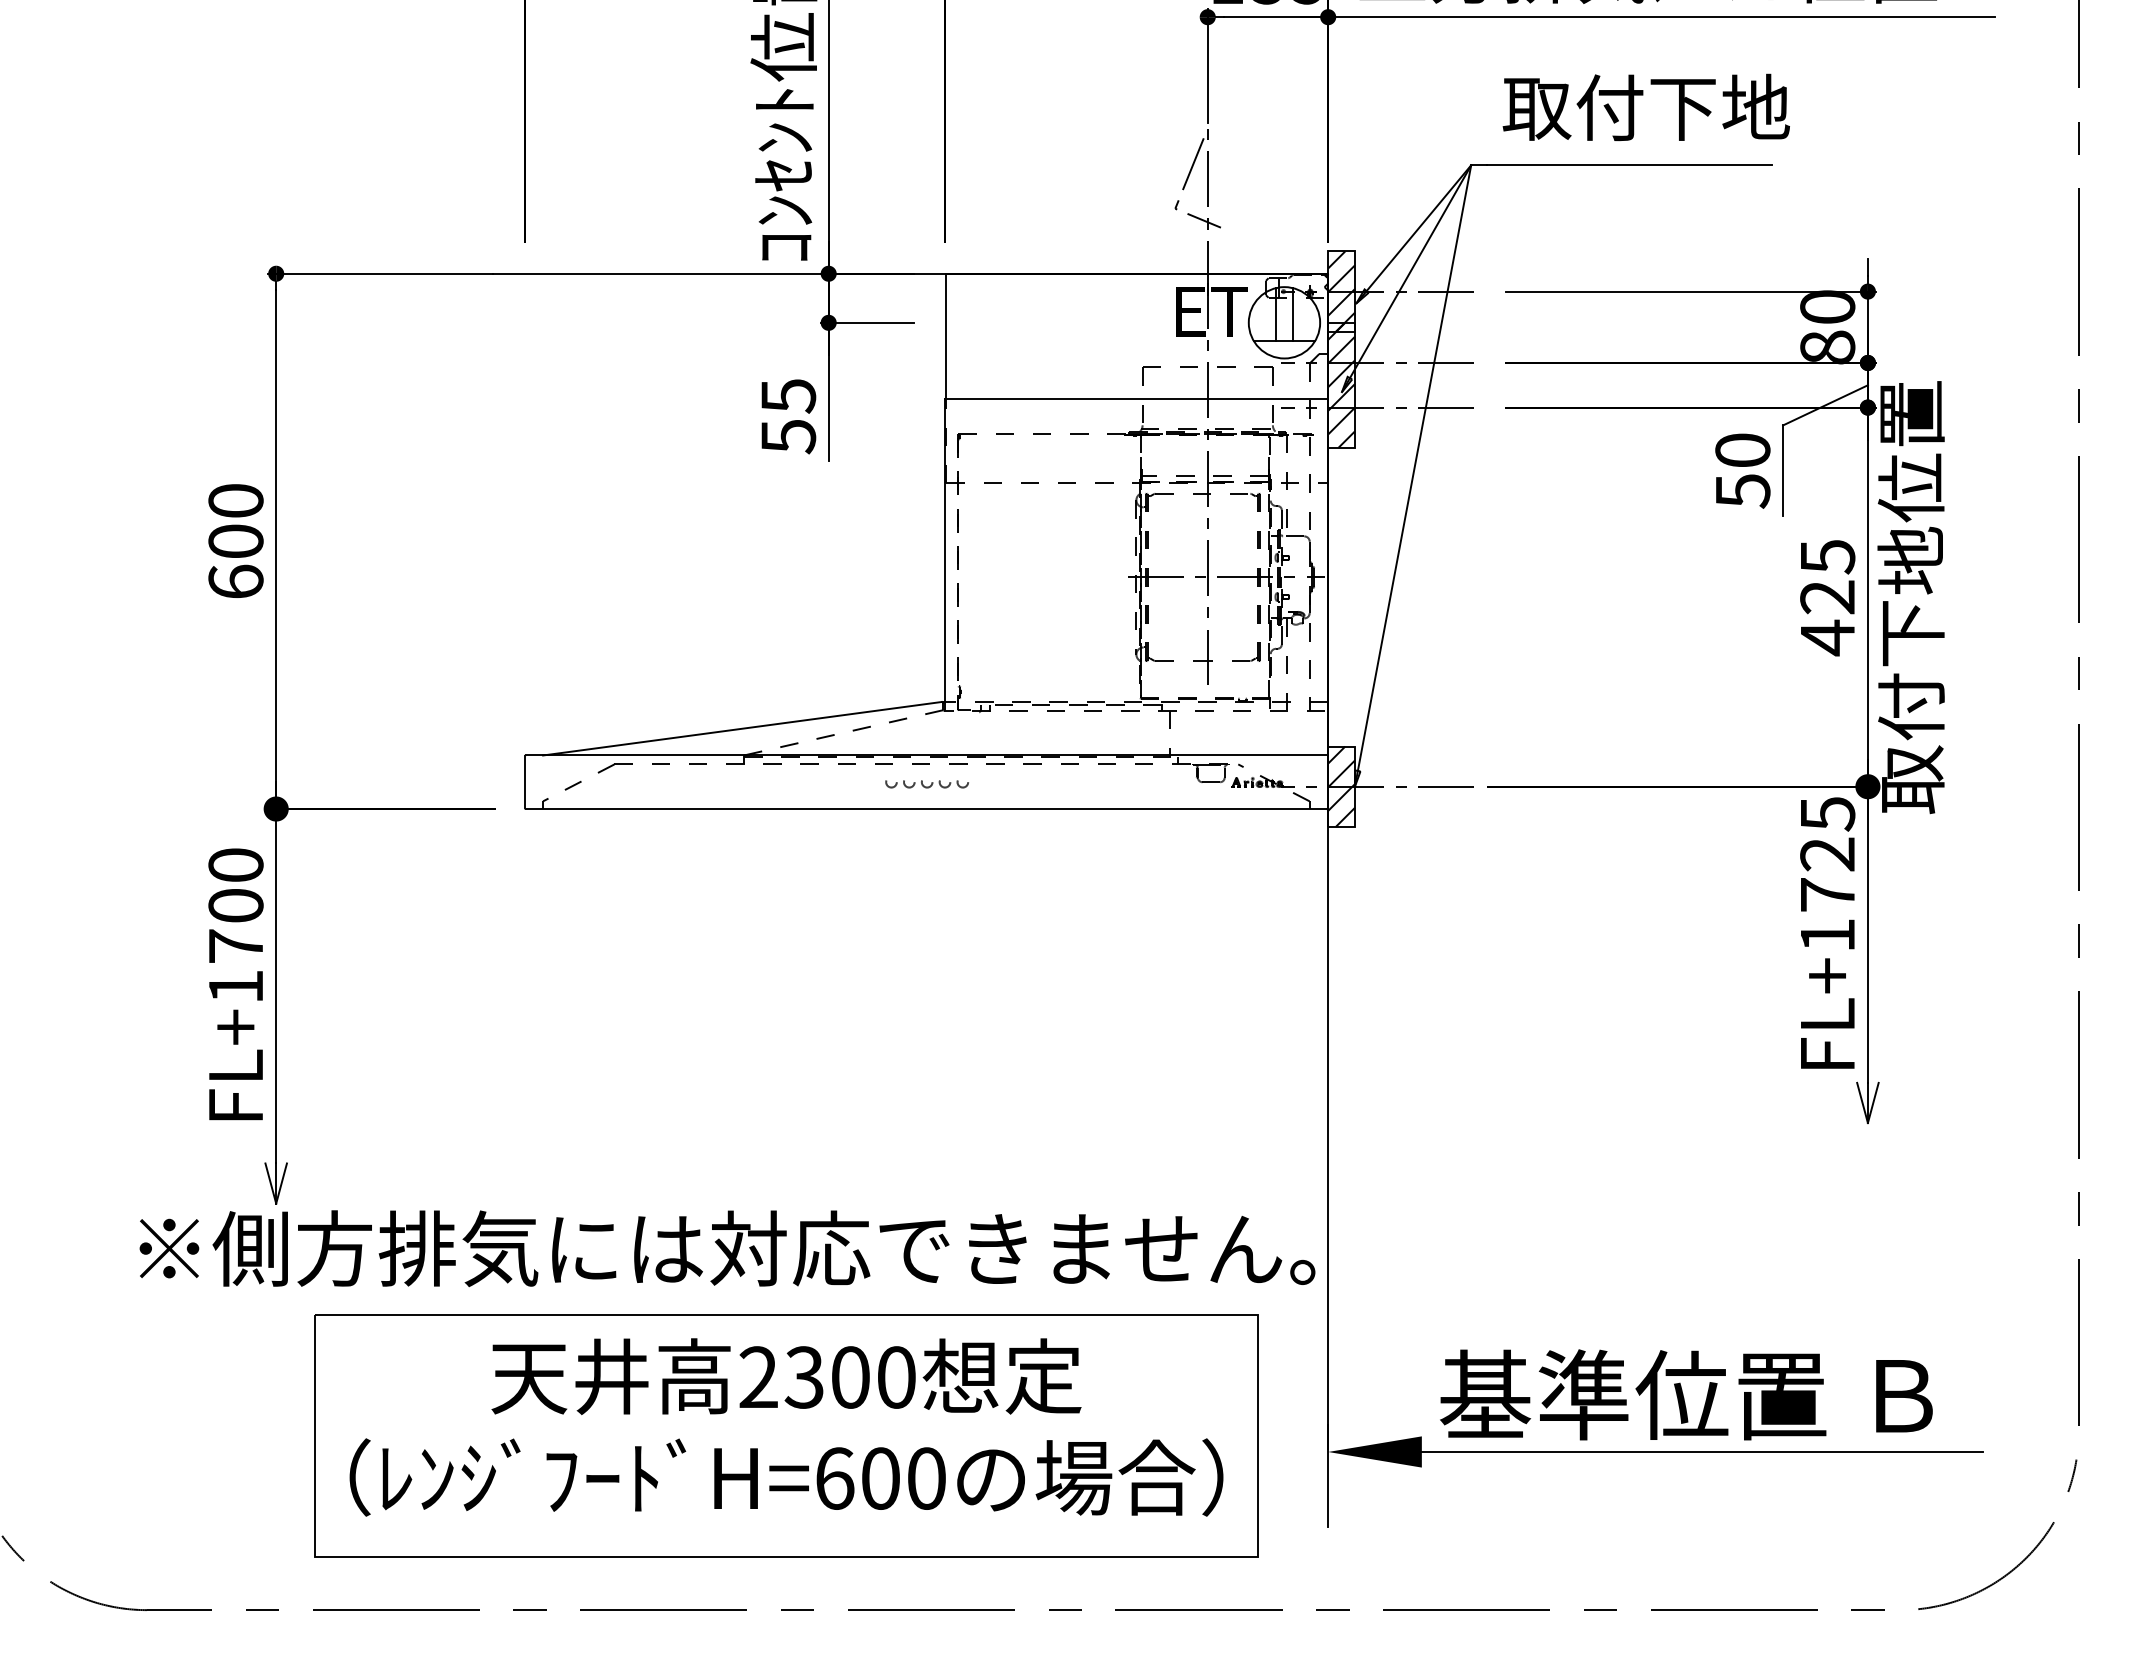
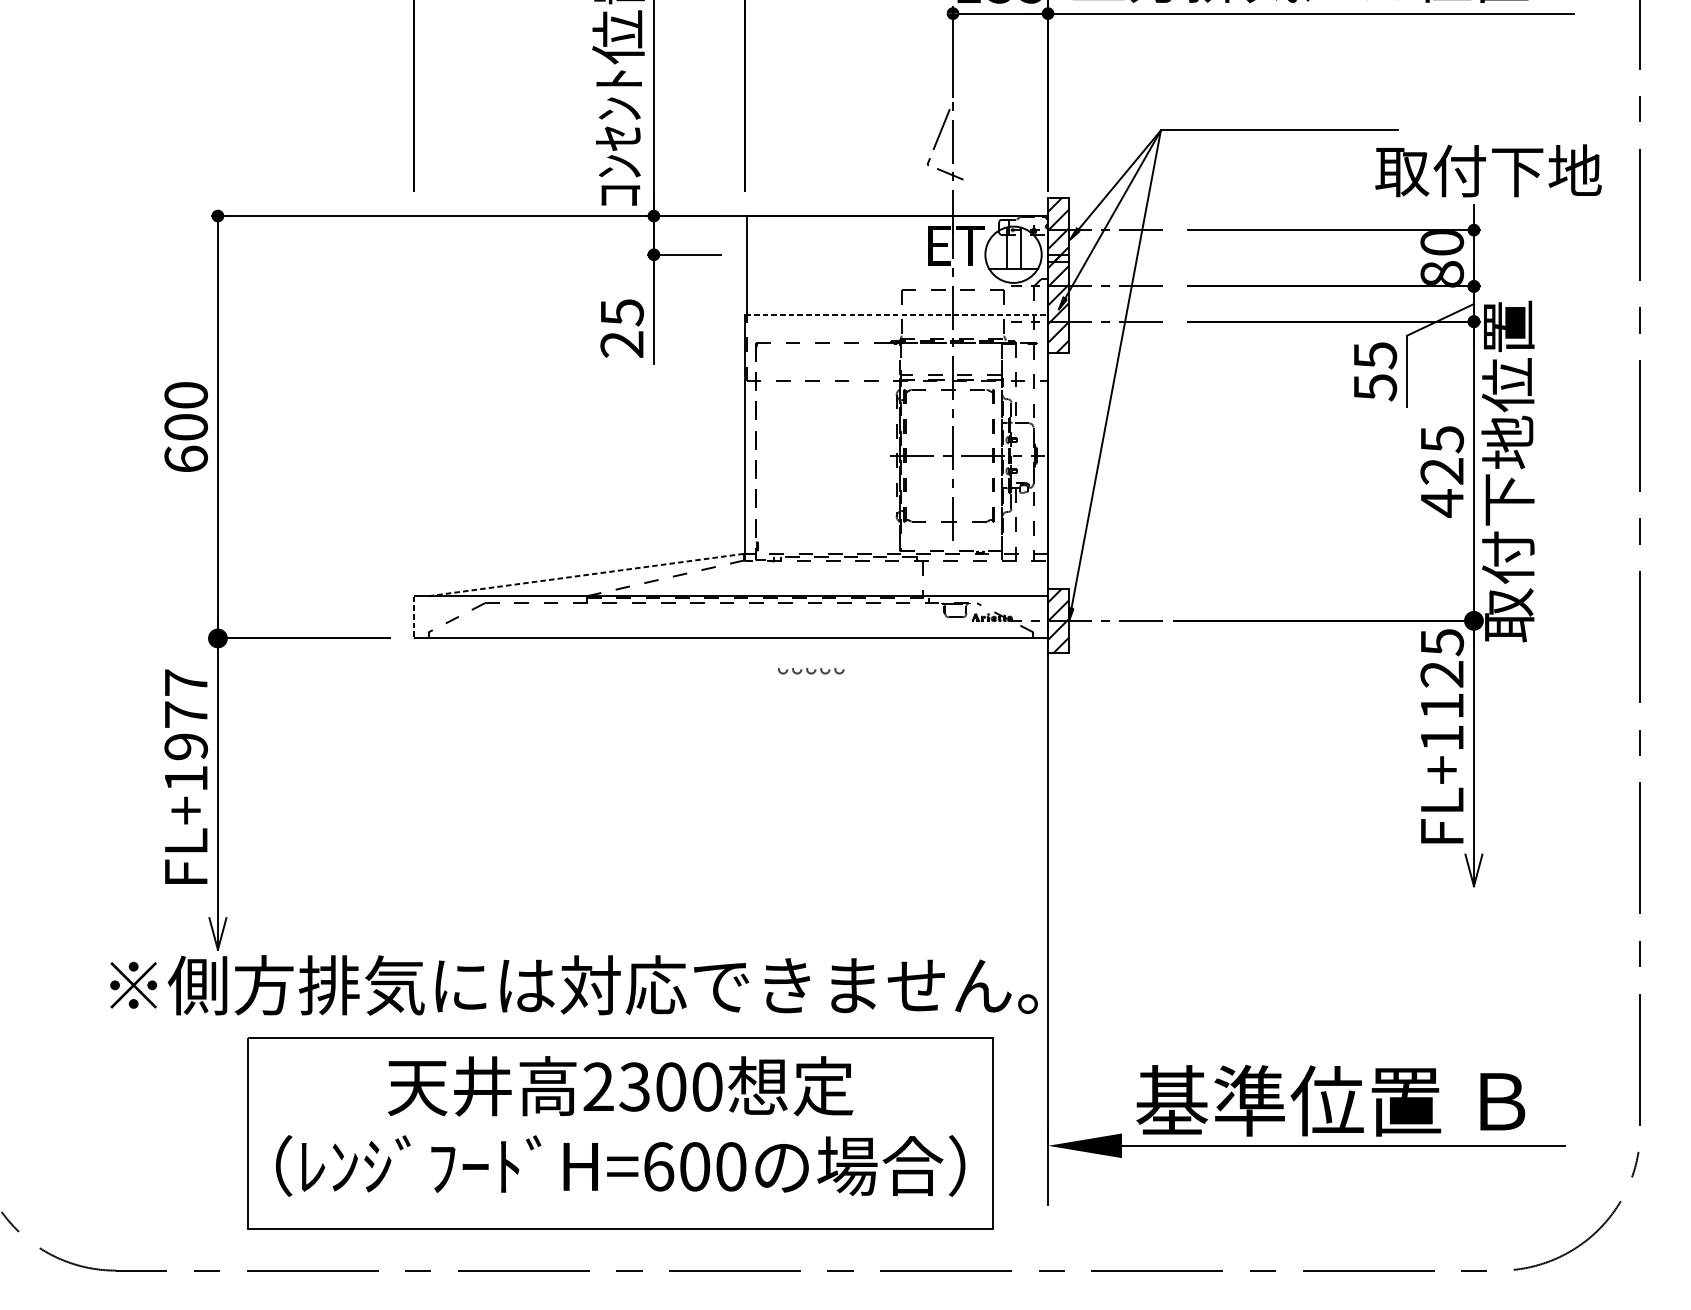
text: (1645, 107) -> (1487, 170), moved
line: (1136, 398) -> (896, 314), solid -> dashed
text: (788, 436) -> (622, 344), 55 -> 25
text: (1742, 450) -> (1374, 355), 50 -> 55
line: (743, 728) -> (586, 574), solid -> dashed
line: (525, 782) -> (414, 617), solid -> dashed
part: (926, 784) -> (810, 671), moved
text: (1827, 894) -> (1442, 705), FL+1725 -> FL+1125
text: (235, 905) -> (185, 714), FL+1700 -> FL+1977

